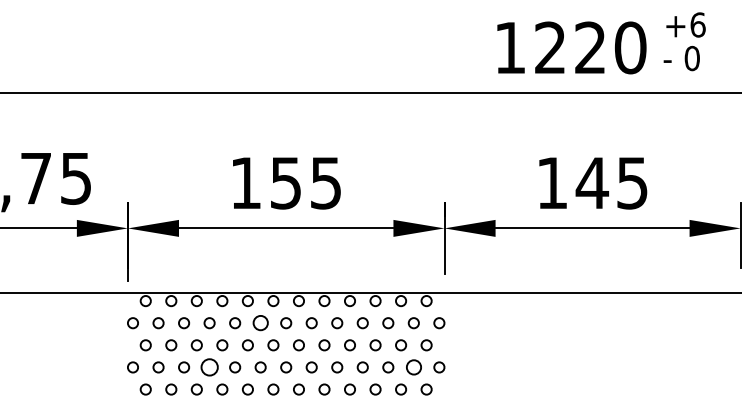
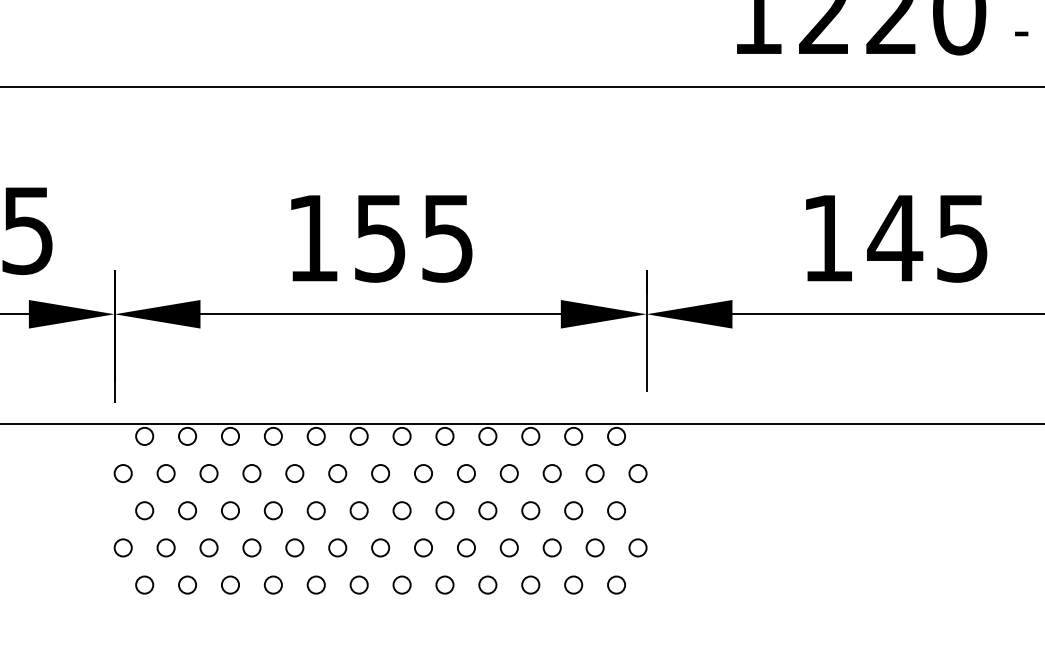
circle: (260, 323) -> (337, 474), size x0.71
circle: (209, 367) -> (251, 548), size x0.62
circle: (413, 367) -> (594, 548), size x0.71

